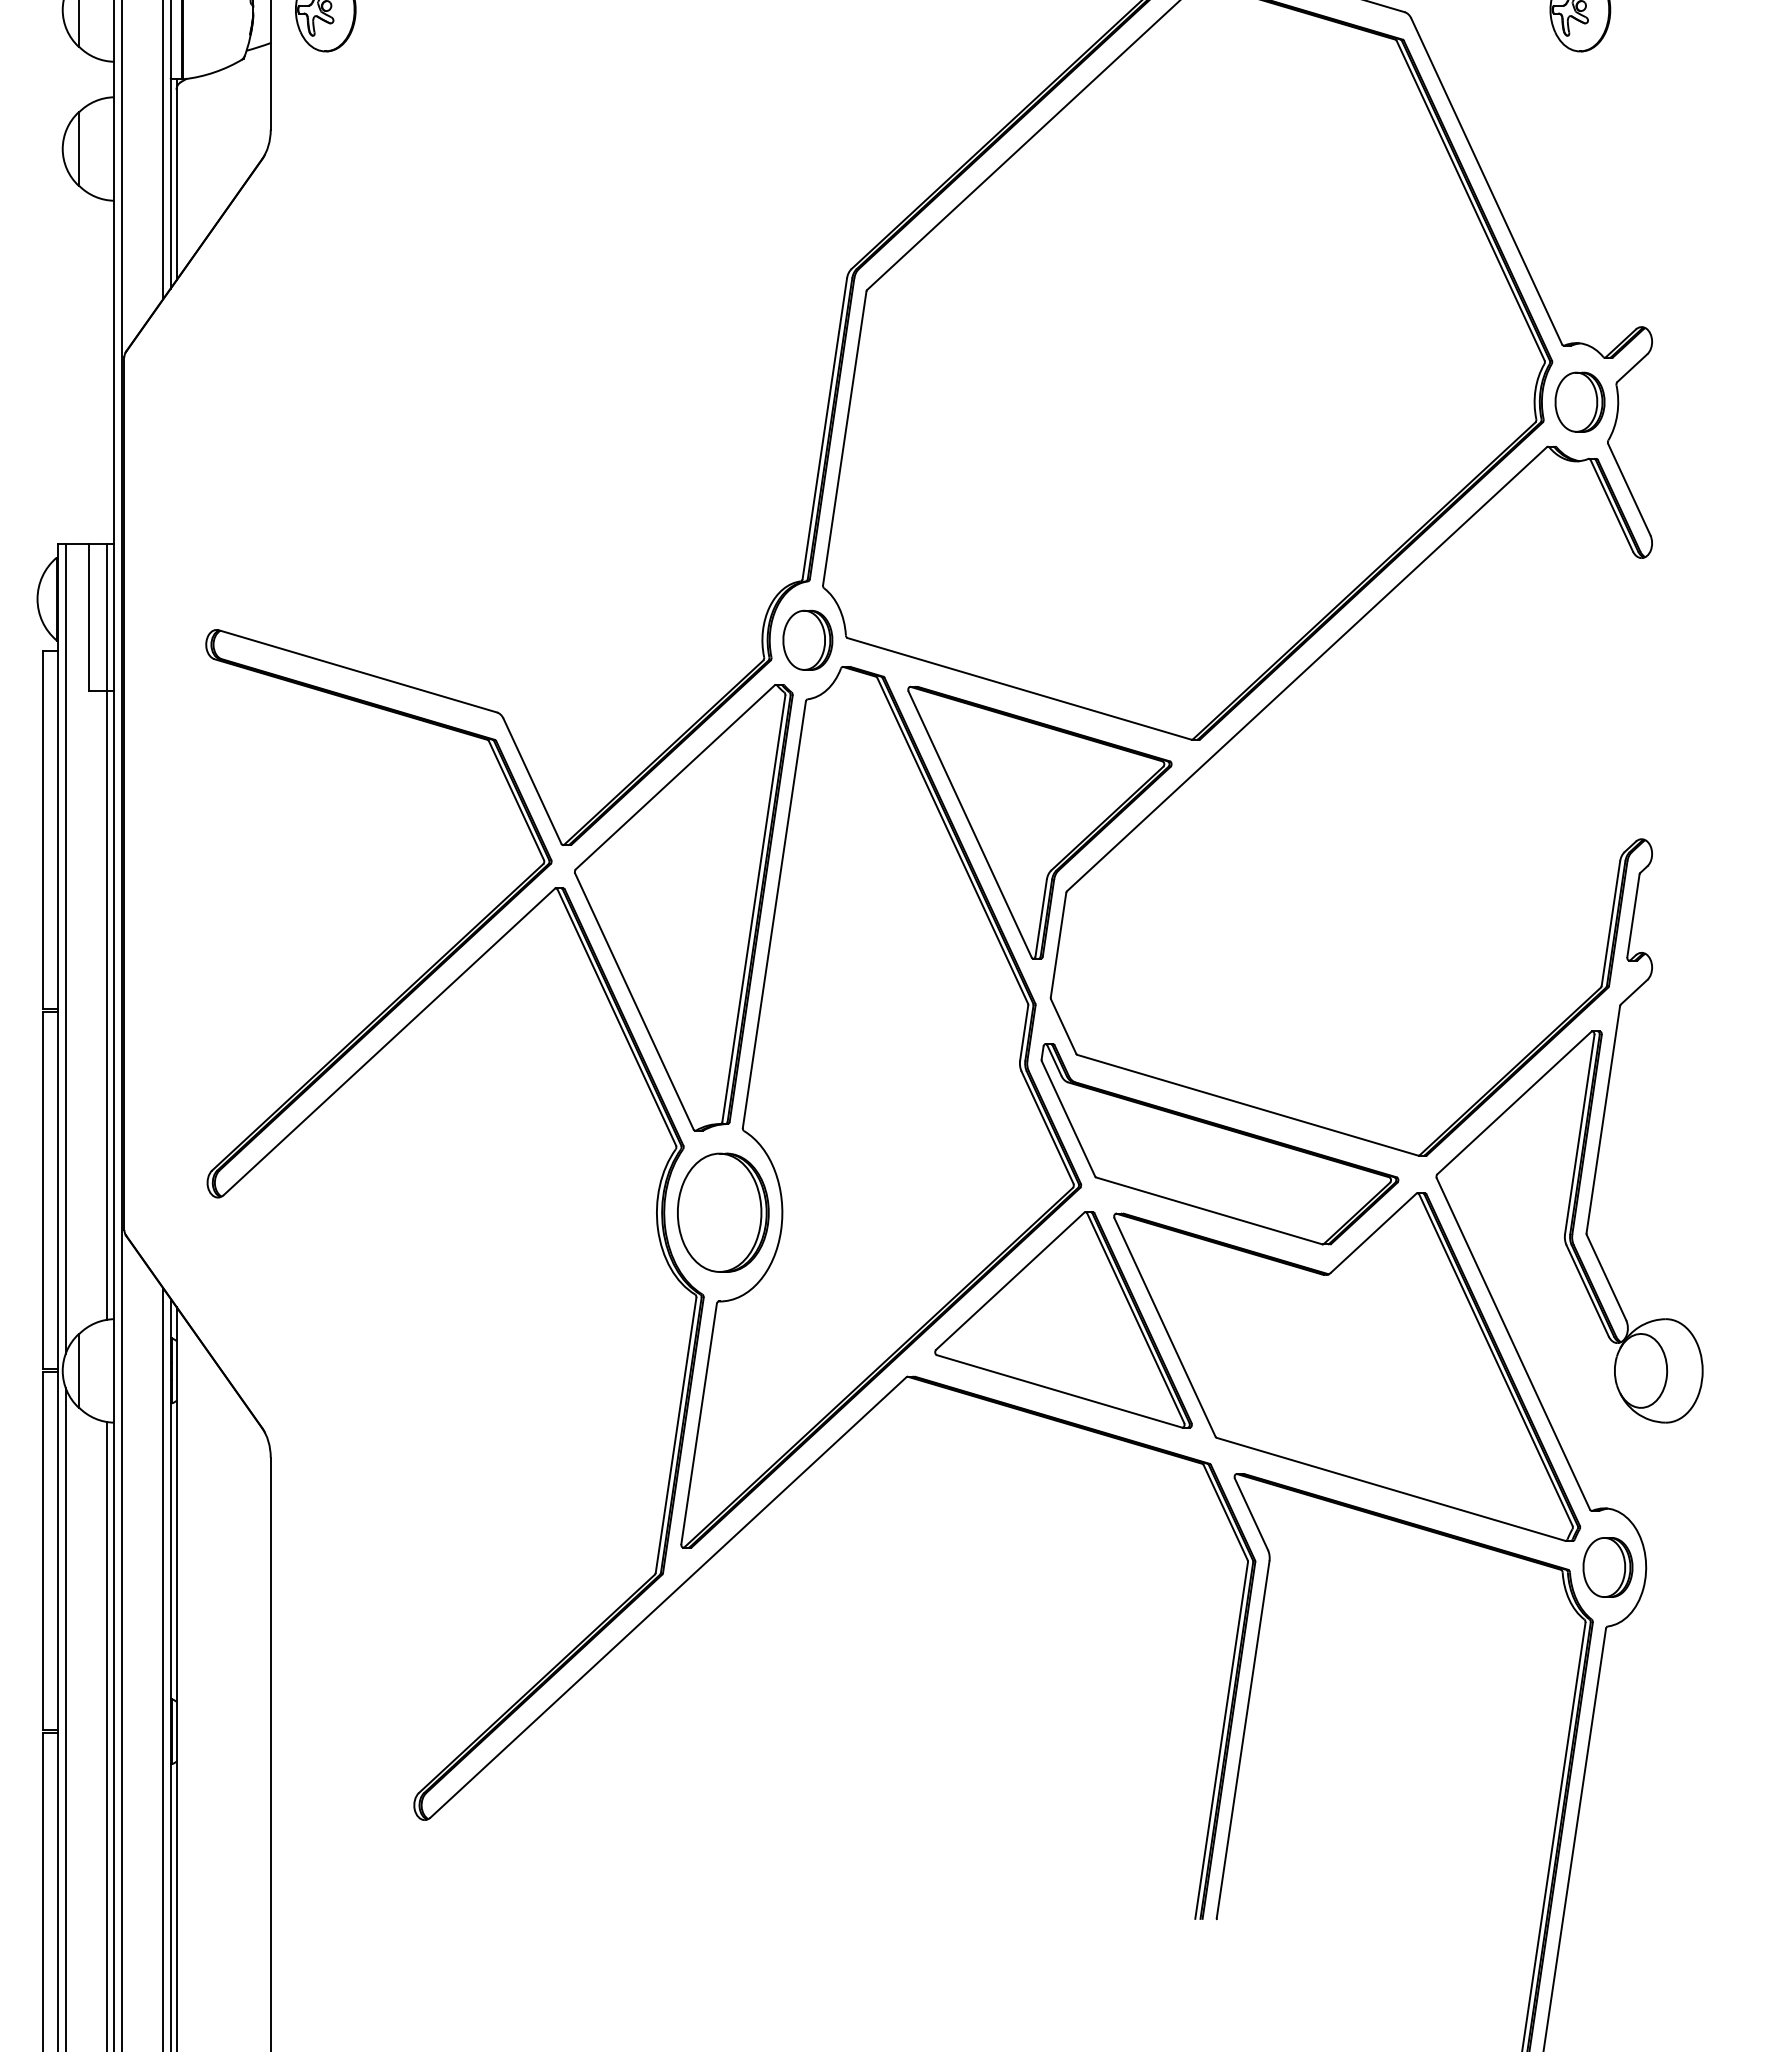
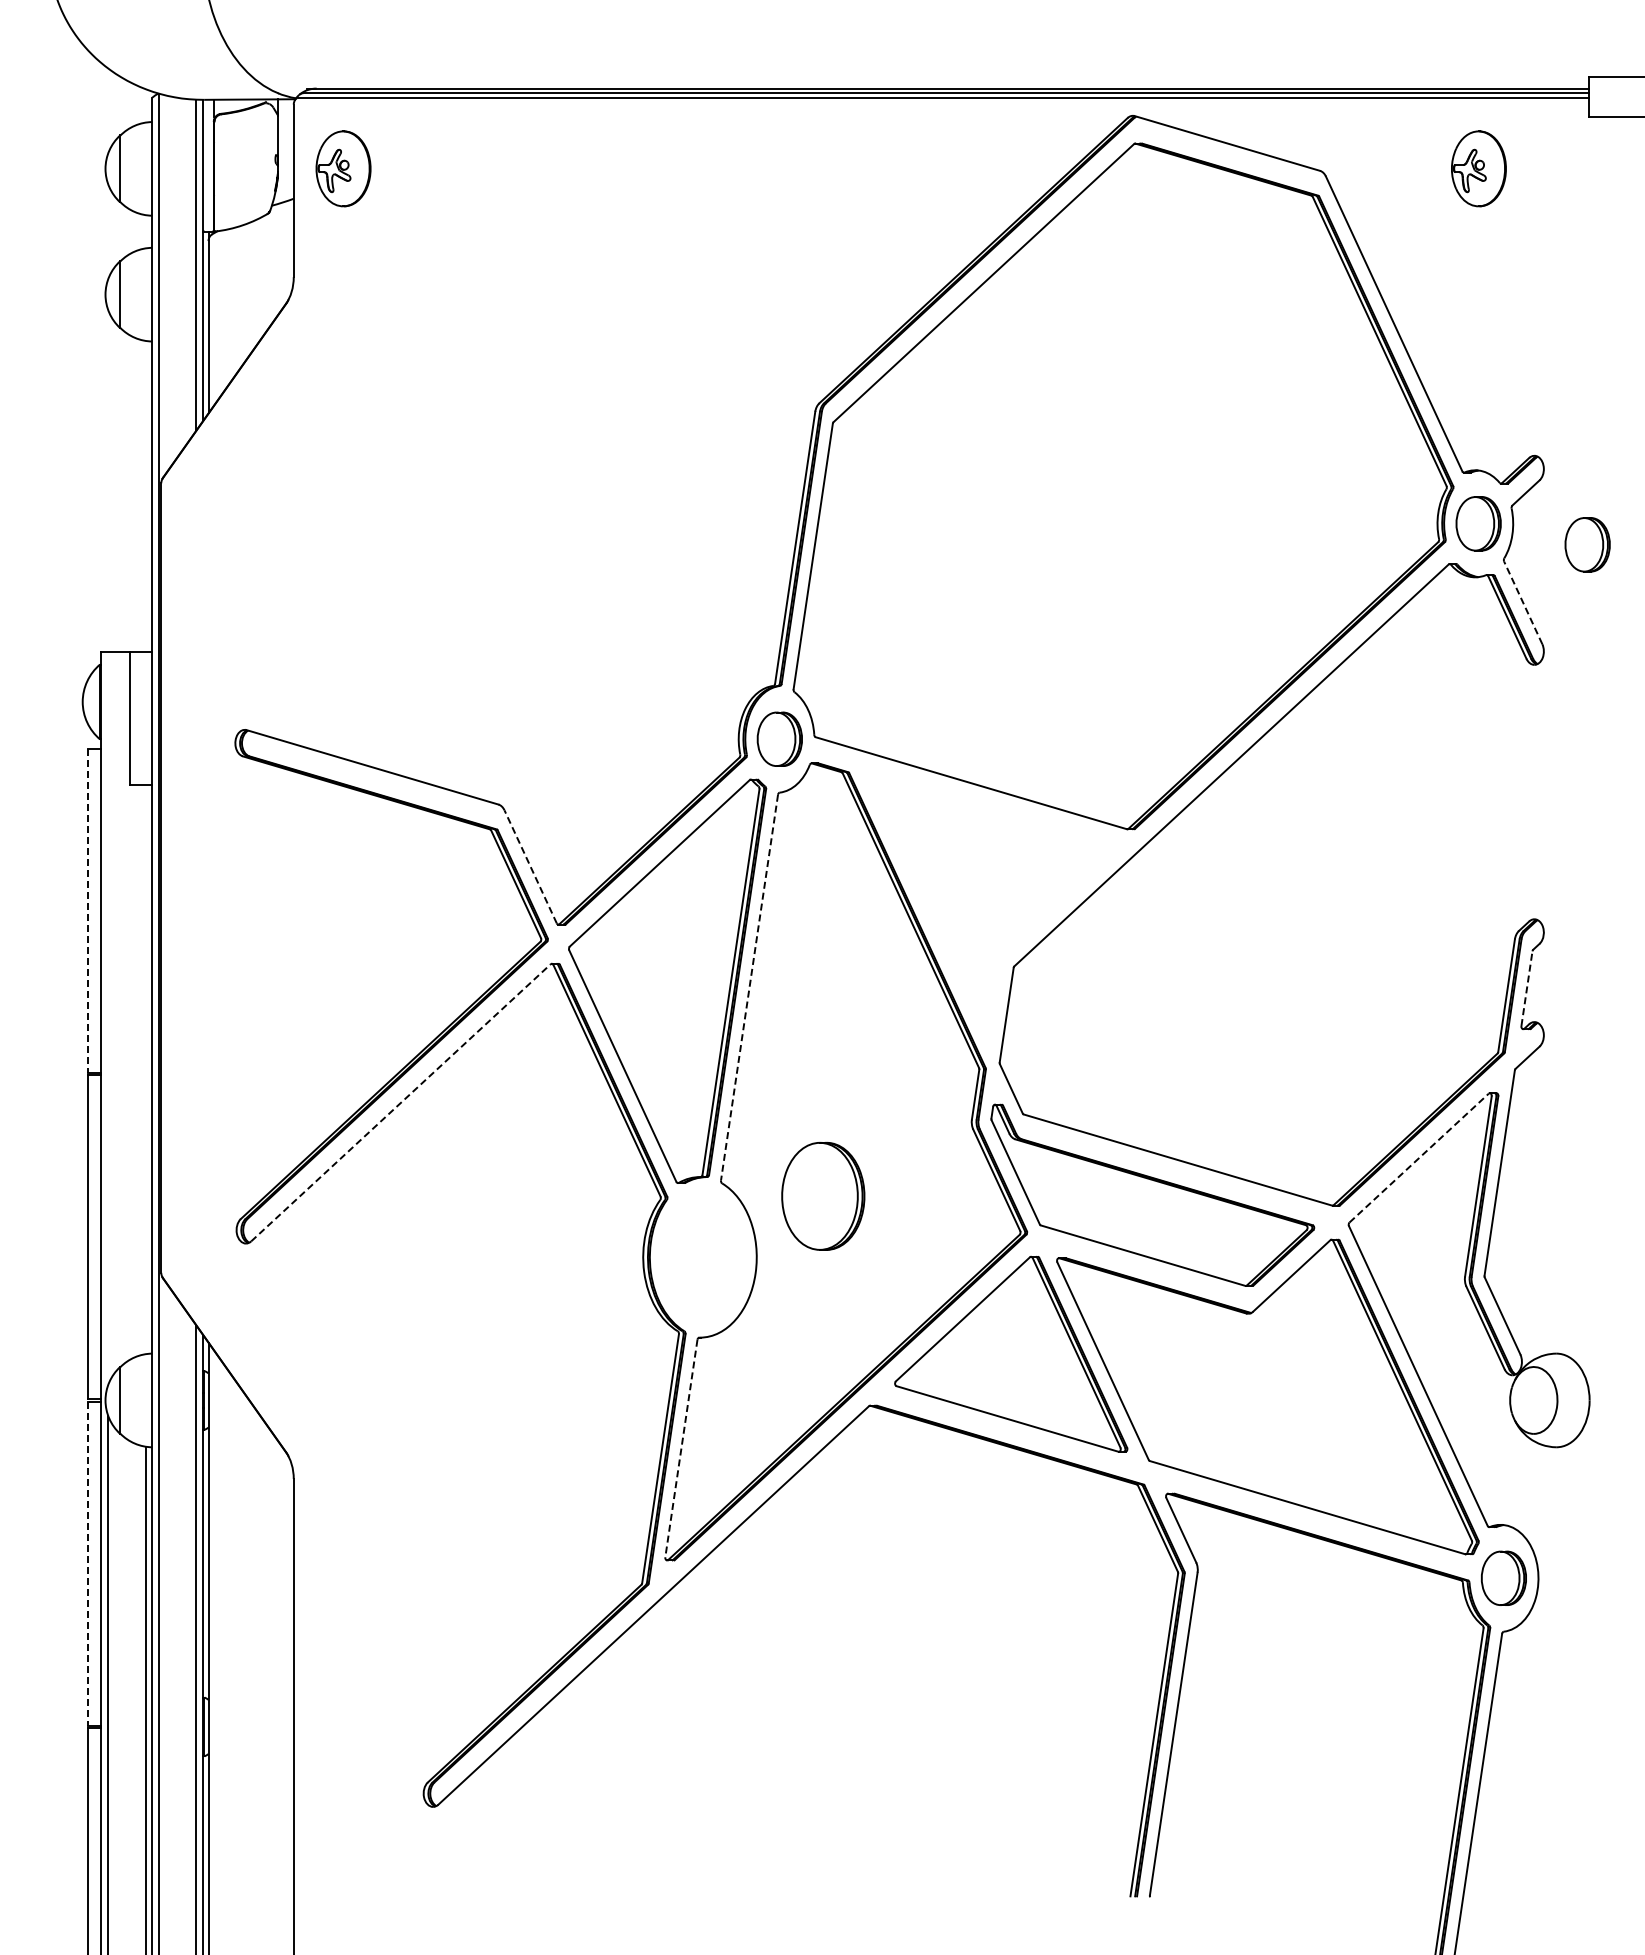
part: (1700, 425) -> (1587, 544), added
line: (1629, 489) -> (1523, 602), solid -> dashed
line: (532, 780) -> (530, 866), solid -> dashed
part: (1039, 822) -> (989, 904), removed
line: (43, 829) -> (88, 910), solid -> dashed
line: (774, 914) -> (749, 987), solid -> dashed
line: (1632, 915) -> (1526, 988), solid -> dashed
line: (106, 932) -> (145, 1003), removed
line: (66, 948) -> (108, 1018), removed
line: (389, 1041) -> (401, 1102), solid -> dashed
line: (1514, 1103) -> (1419, 1158), solid -> dashed
part: (723, 1212) -> (823, 1196), moved
line: (699, 1424) -> (681, 1448), solid -> dashed
line: (43, 1551) -> (88, 1563), solid -> dashed

